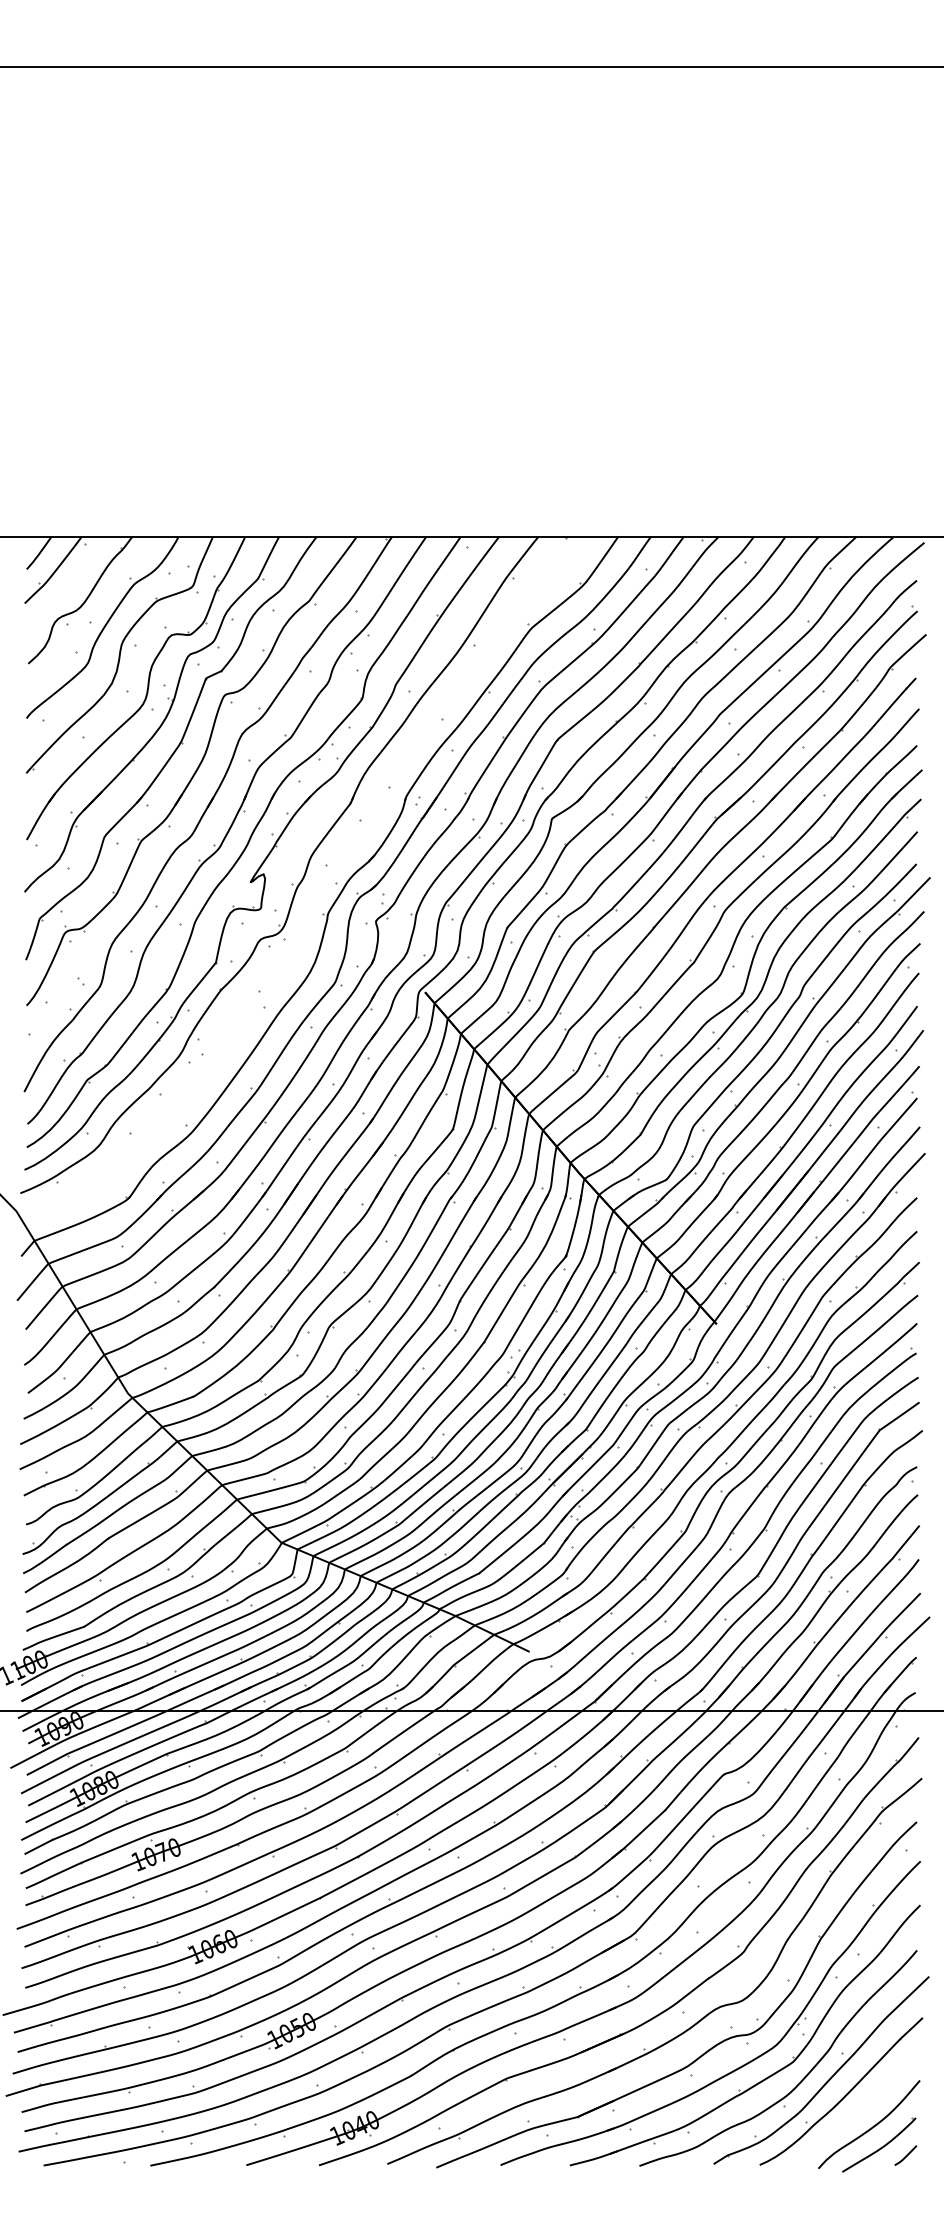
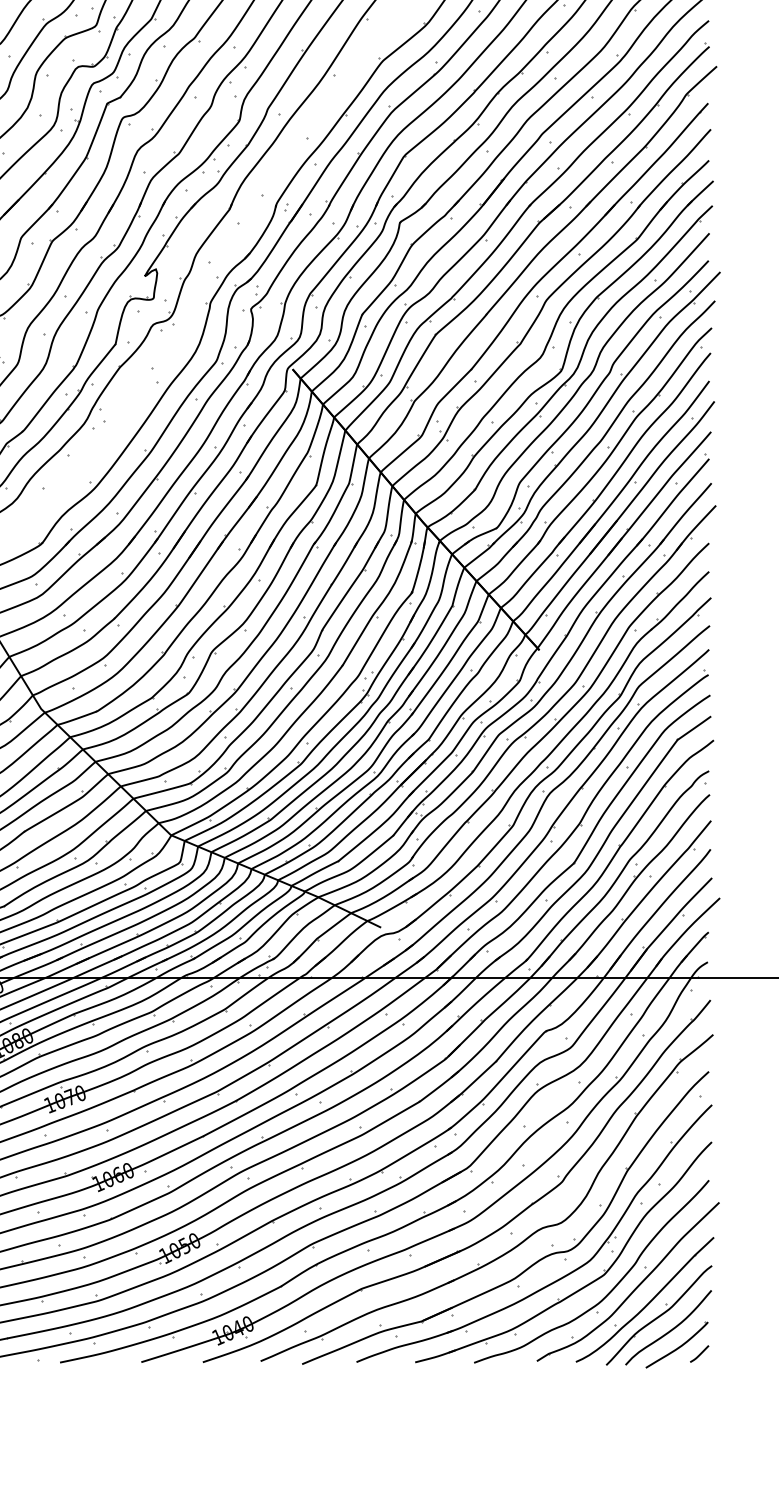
part: (857, 2110) -> (658, 1315), added

